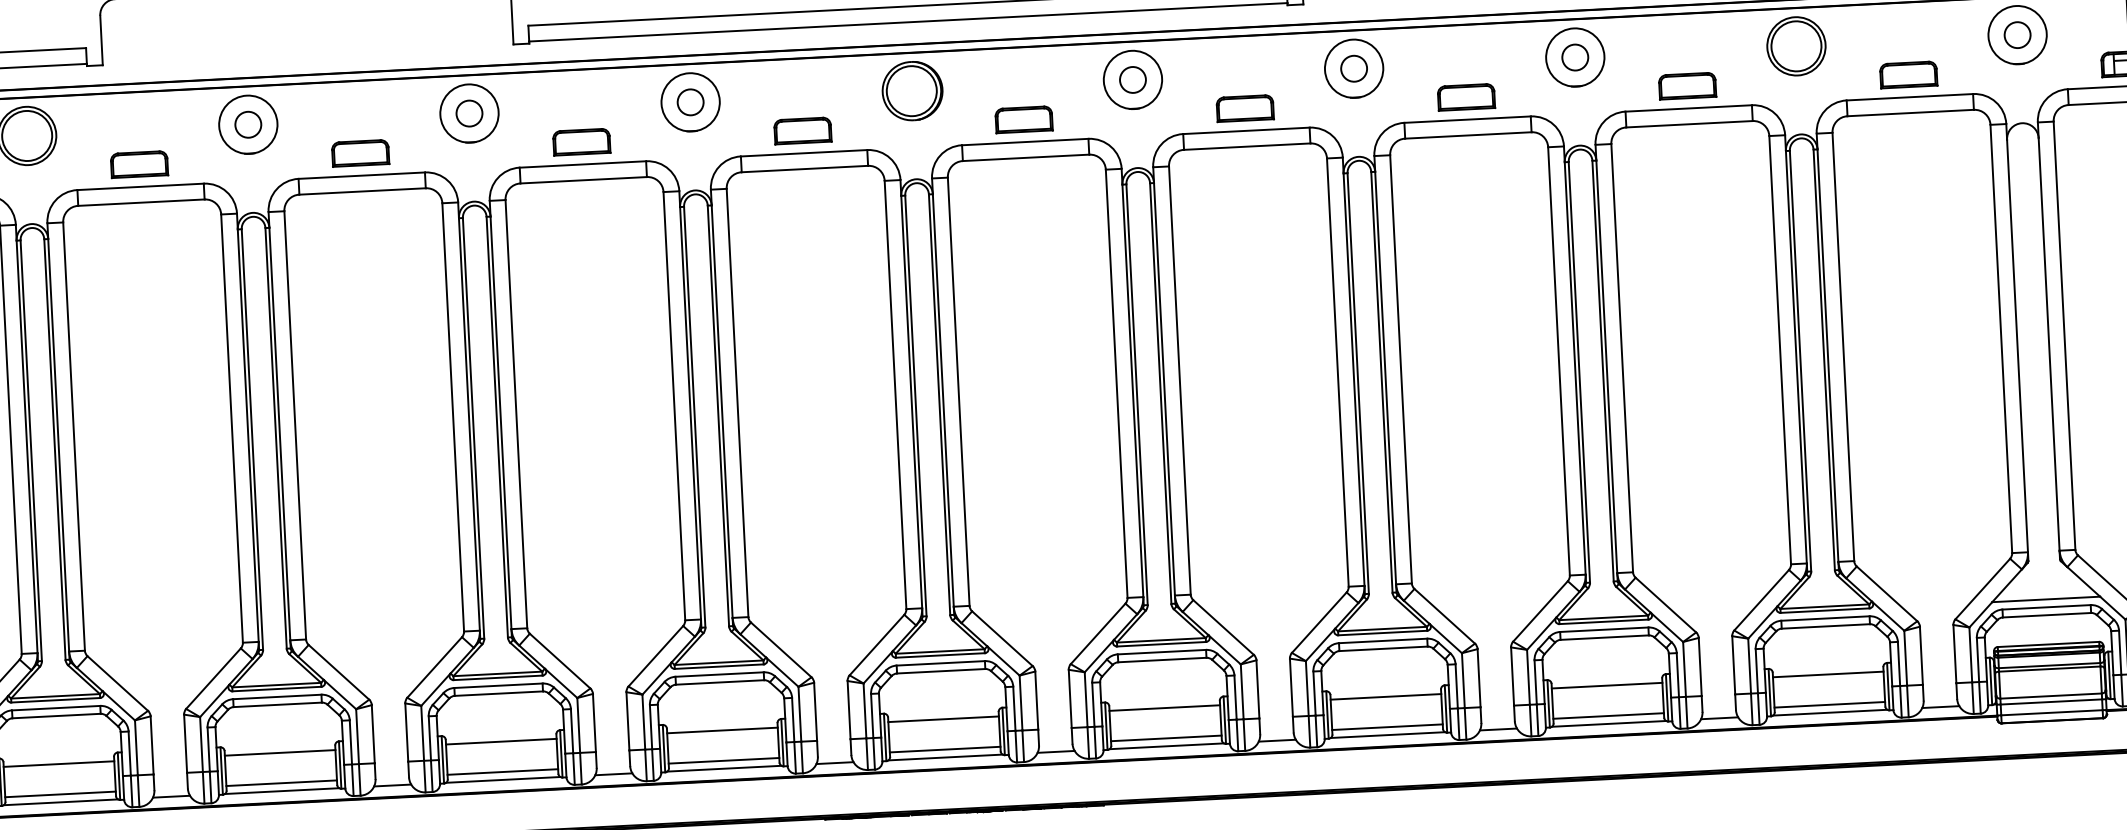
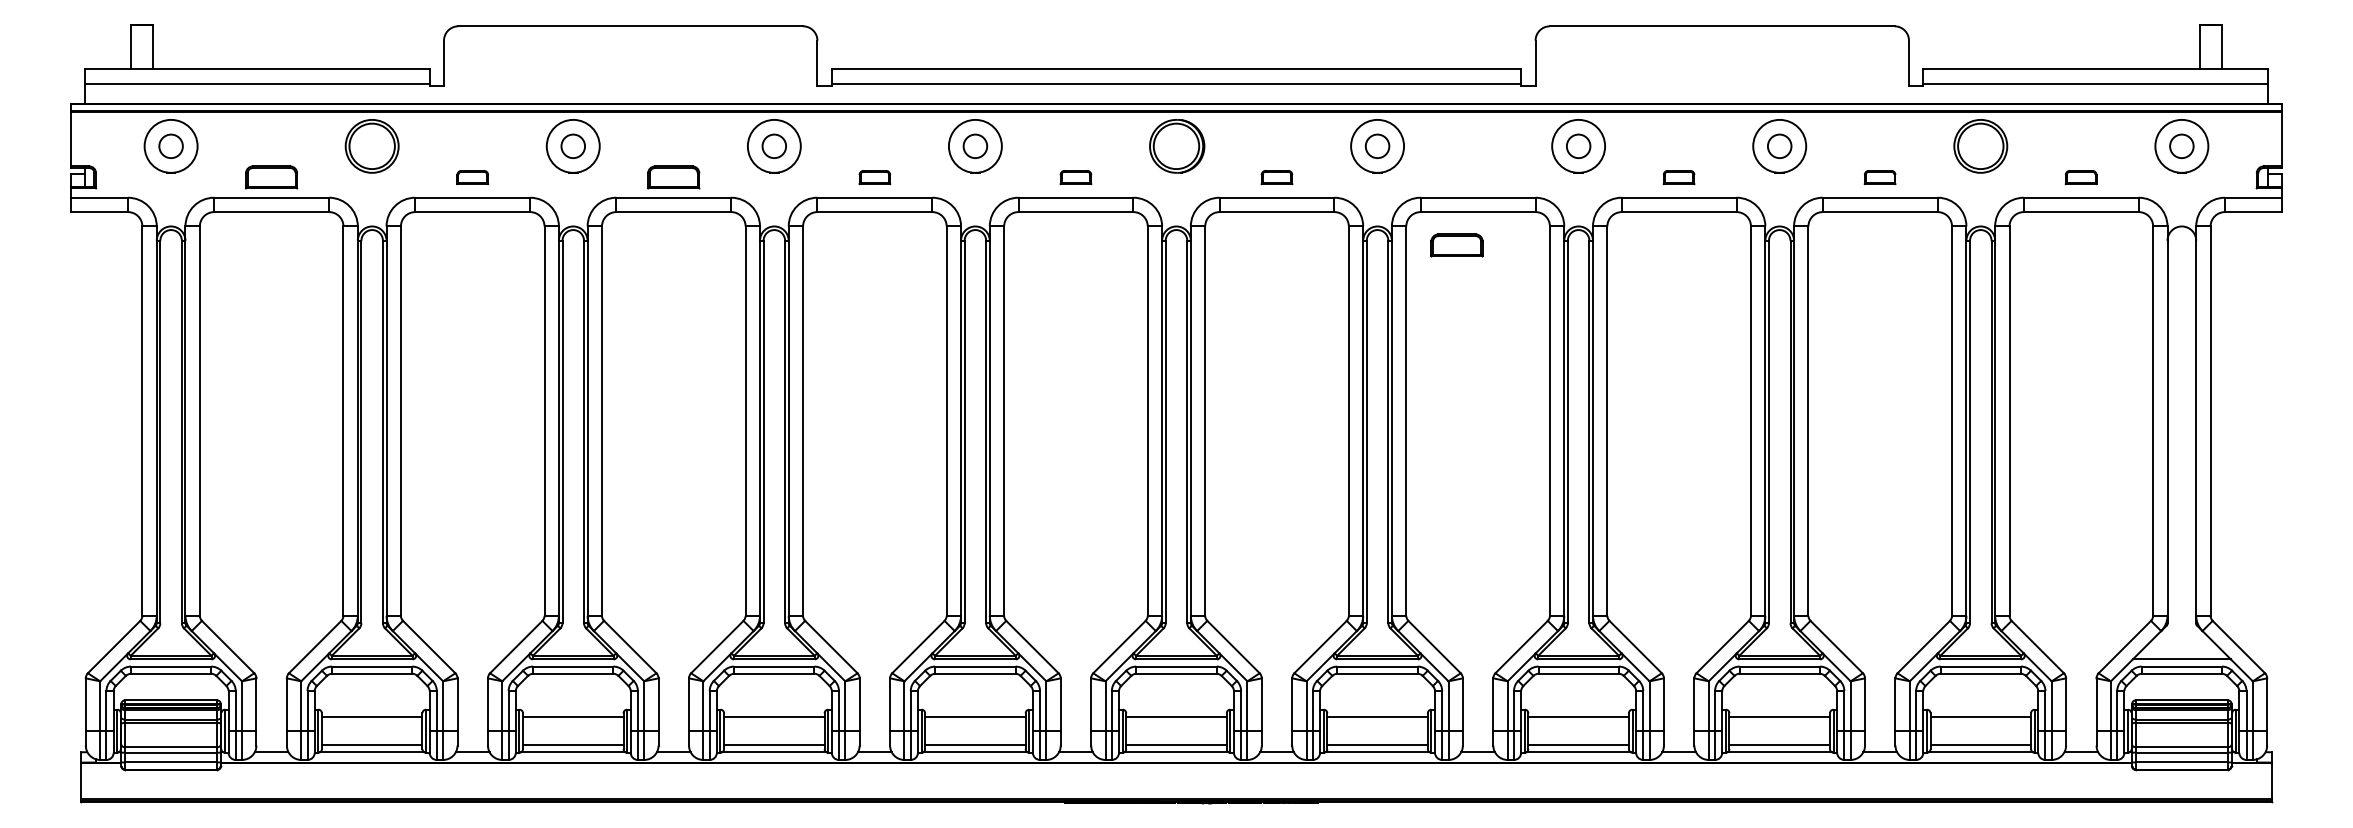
part: (1907, 75) -> (2080, 177), size x0.6
part: (1686, 86) -> (1879, 177), size x0.6
part: (1465, 97) -> (1678, 177), size x0.6
part: (1244, 108) -> (1456, 245), moved
part: (1023, 119) -> (1276, 177), size x0.6
part: (802, 131) -> (1075, 177), size x0.6
part: (581, 142) -> (874, 177), size x0.6
part: (139, 164) -> (472, 177), size x0.6

